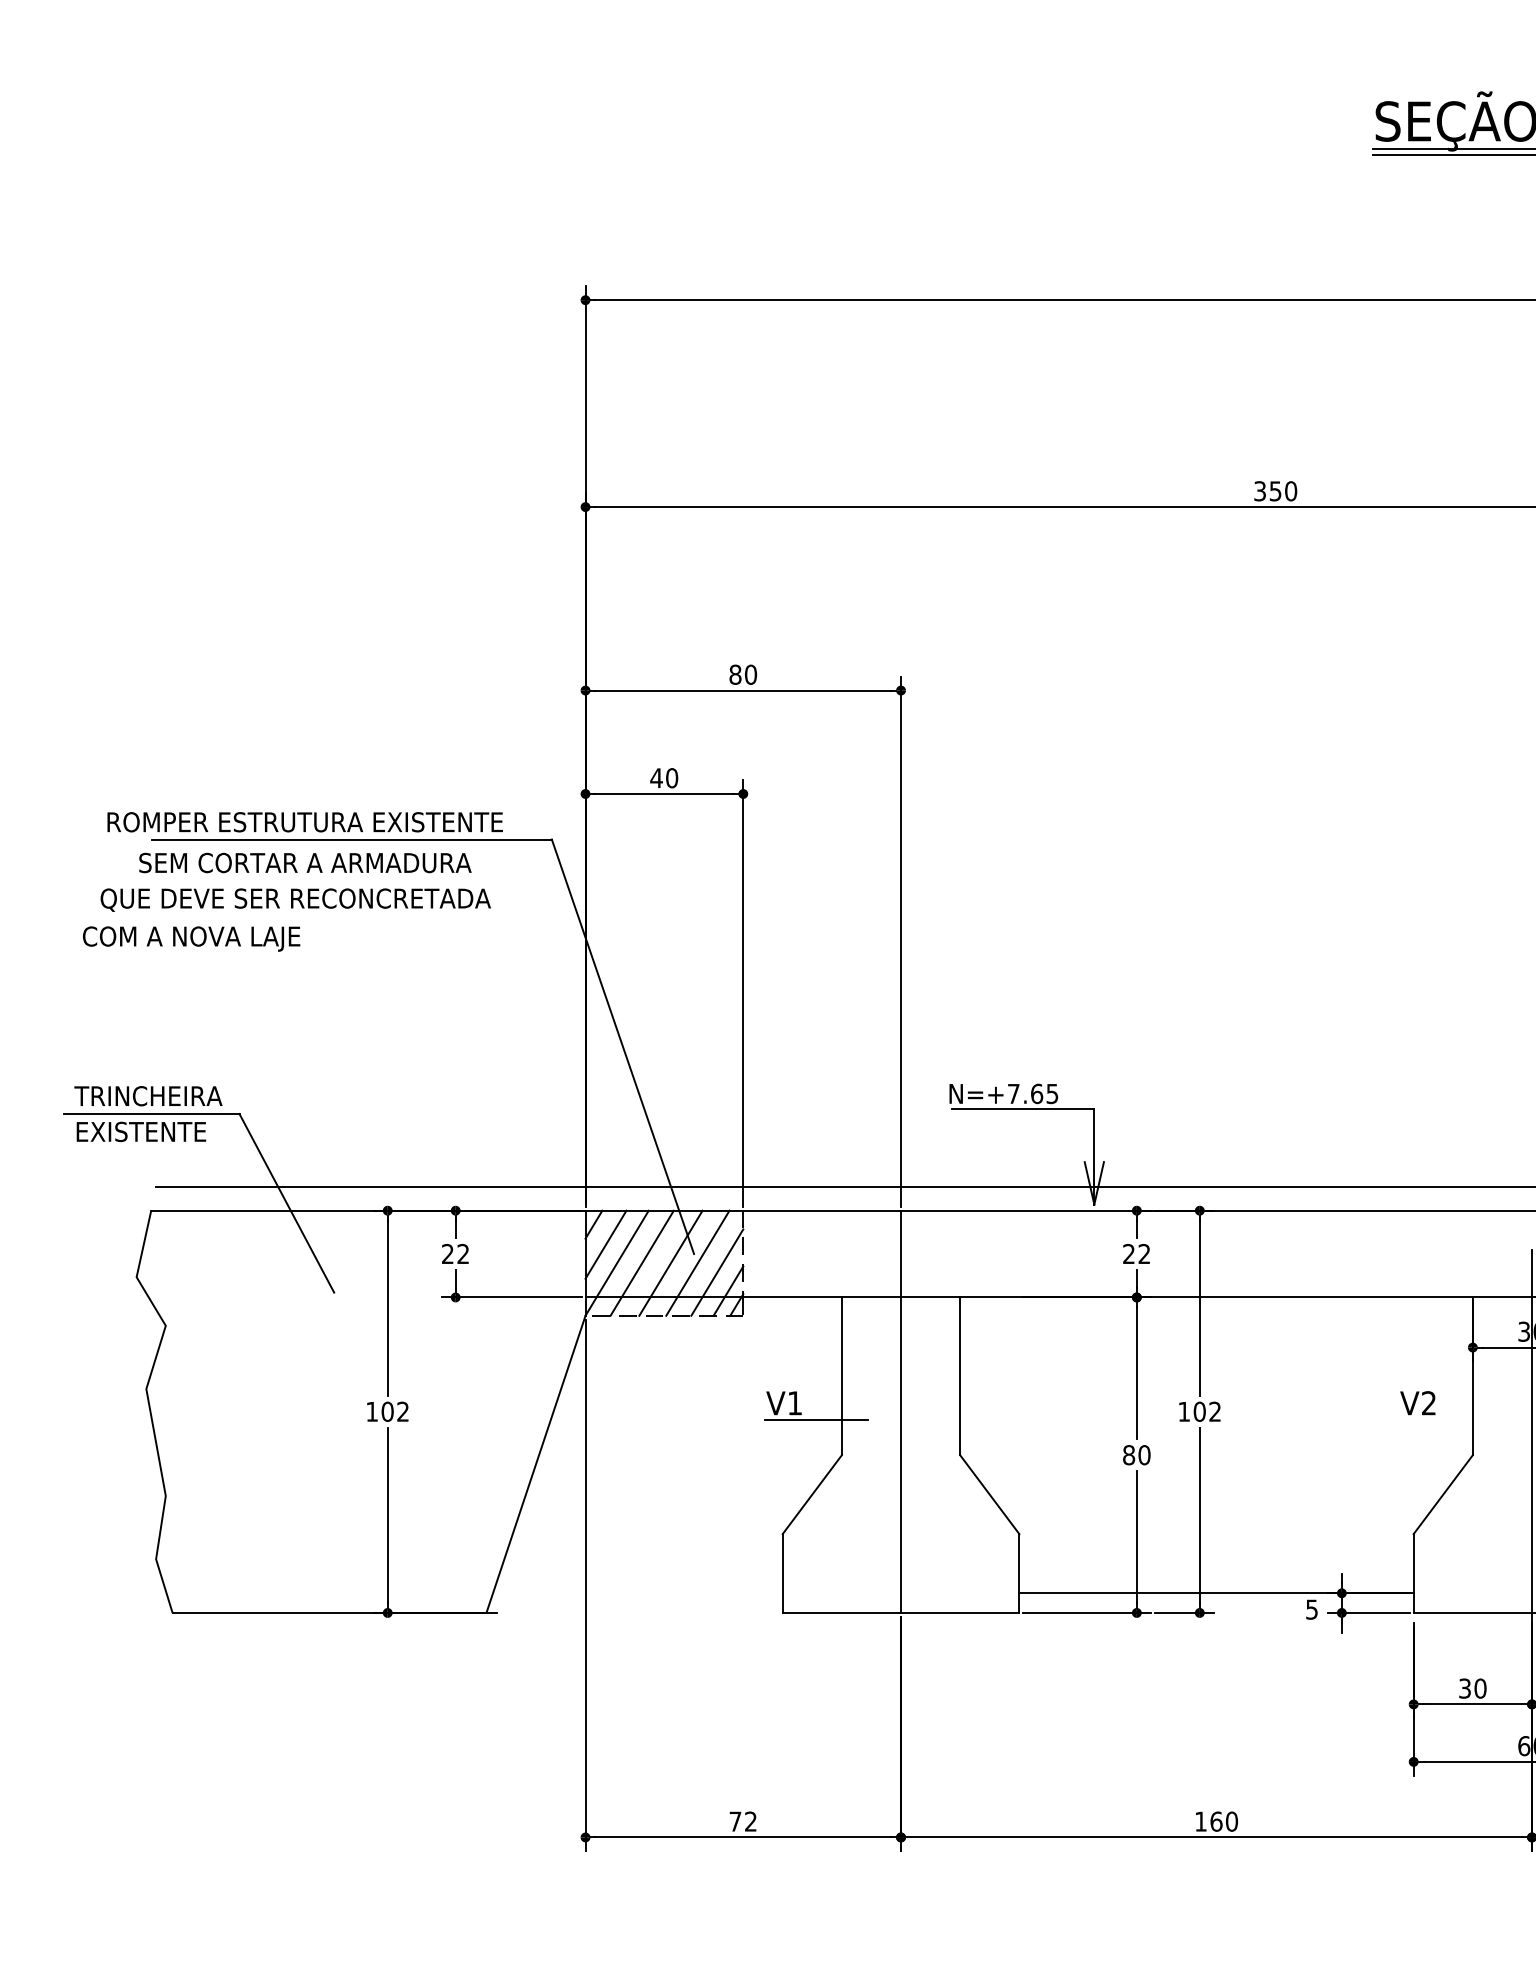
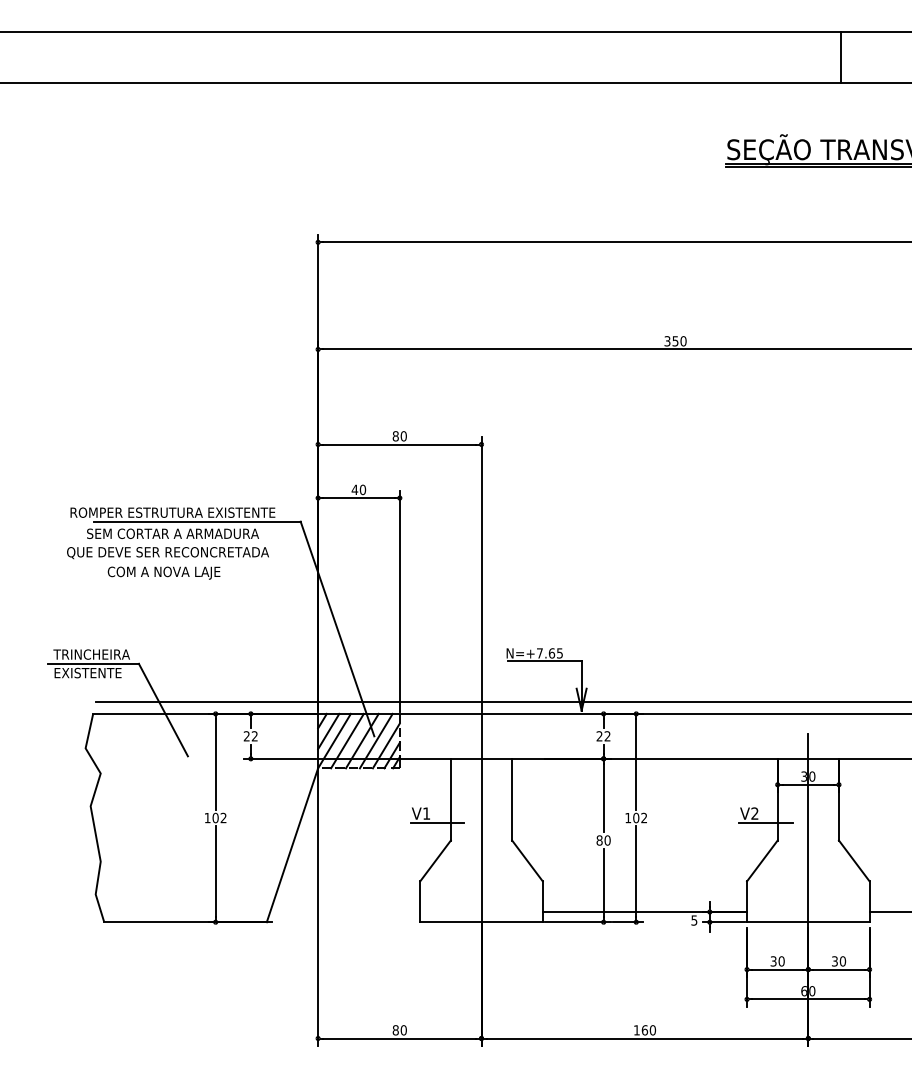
text: (190, 937) -> (163, 572), moved
line: (1449, 1420) -> (765, 822), added
text: (742, 1822) -> (399, 1030), 72 -> 80

